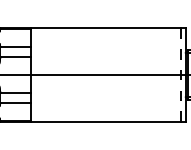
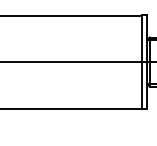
line: (180, 75) -> (141, 62), dashed -> solid

